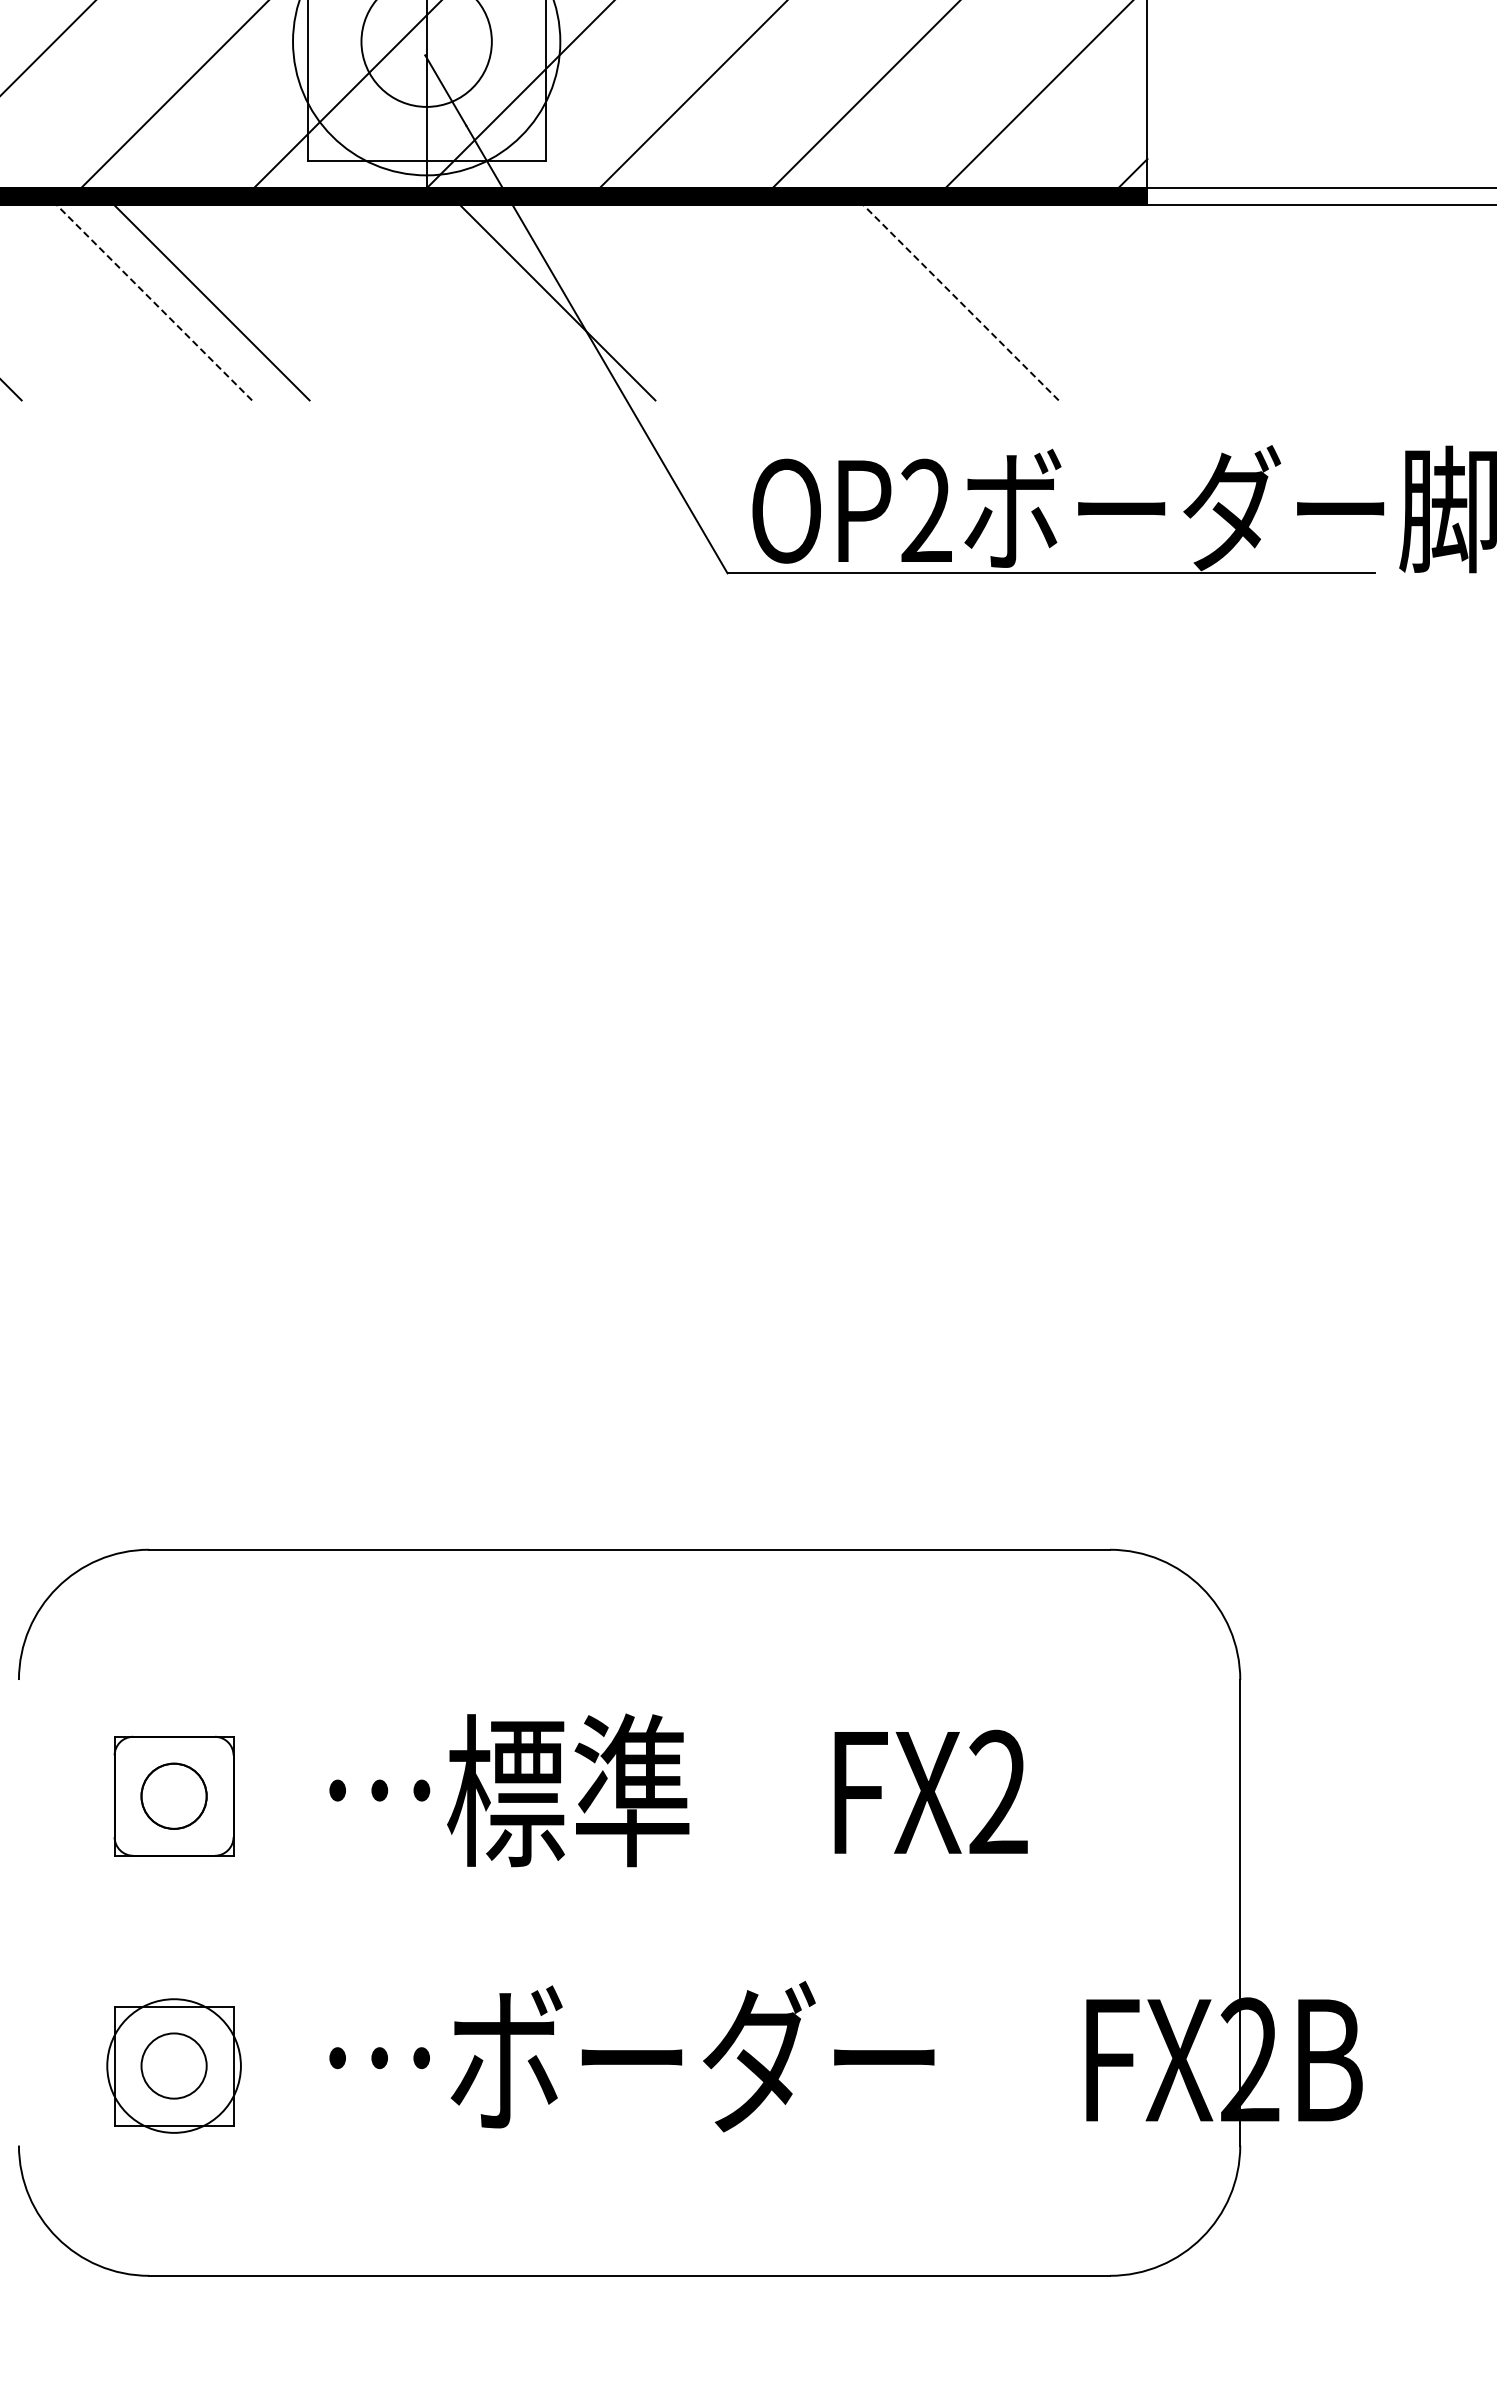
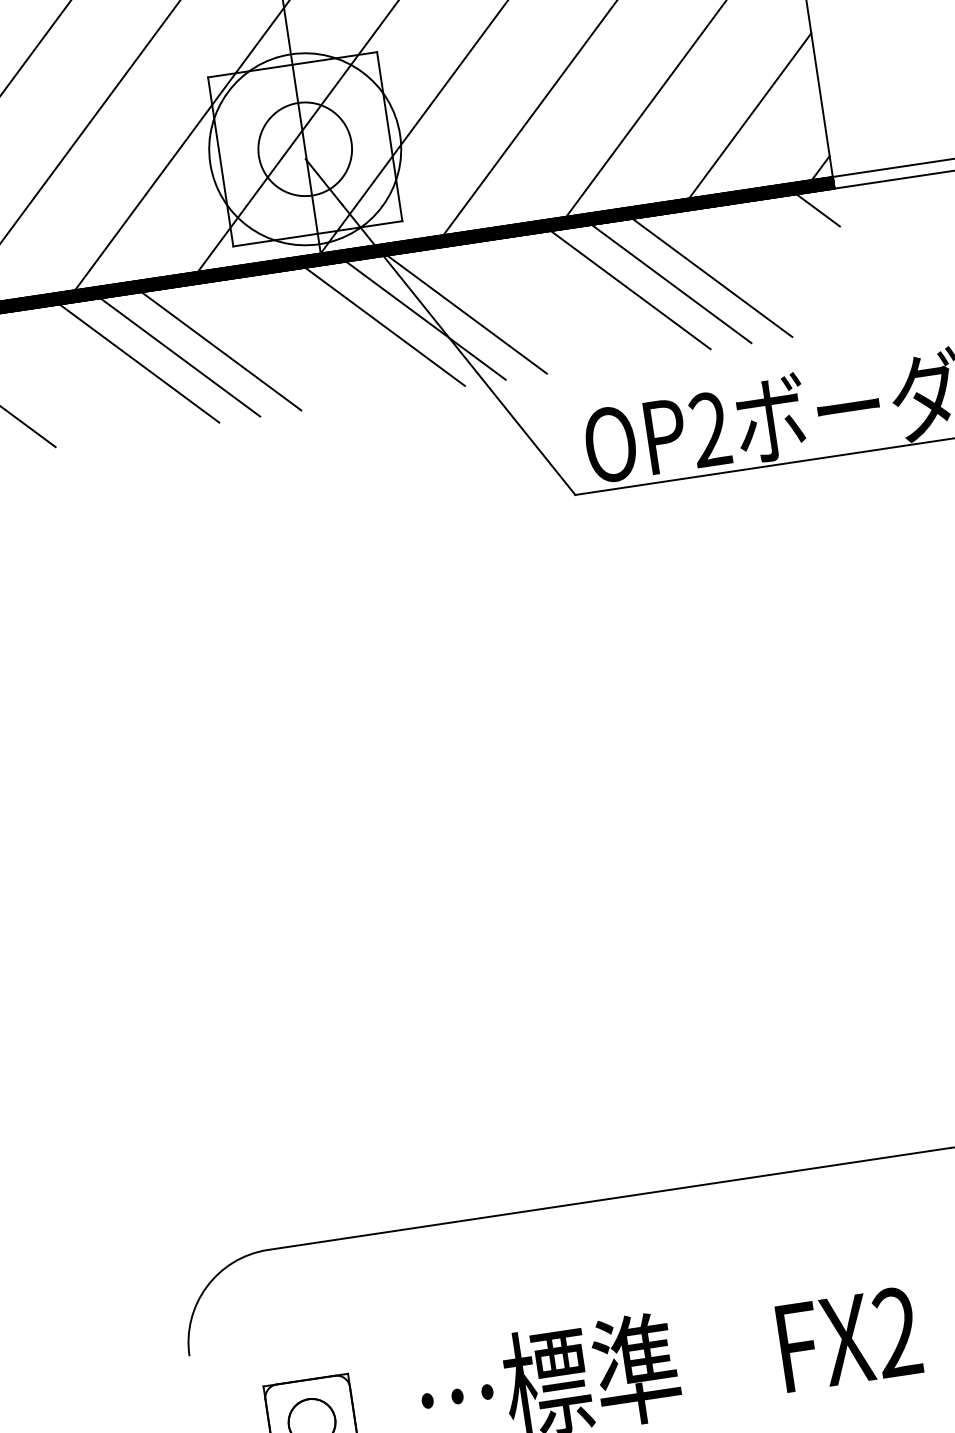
line: (1120, 231) -> (818, 210), added
line: (153, 302) -> (138, 363), dashed -> solid
line: (269, 302) -> (221, 351), added
line: (499, 302) -> (384, 326), added
line: (615, 302) -> (467, 314), added
line: (845, 302) -> (630, 290), added
line: (903, 302) -> (671, 283), added
line: (960, 302) -> (712, 277), dashed -> solid

